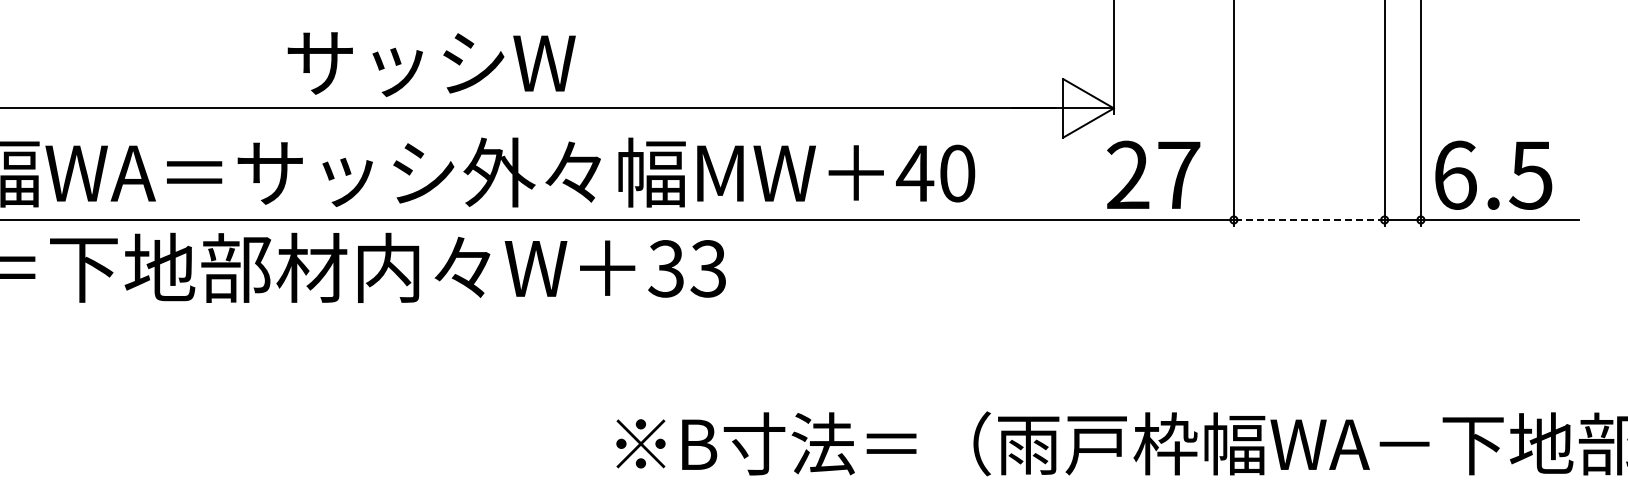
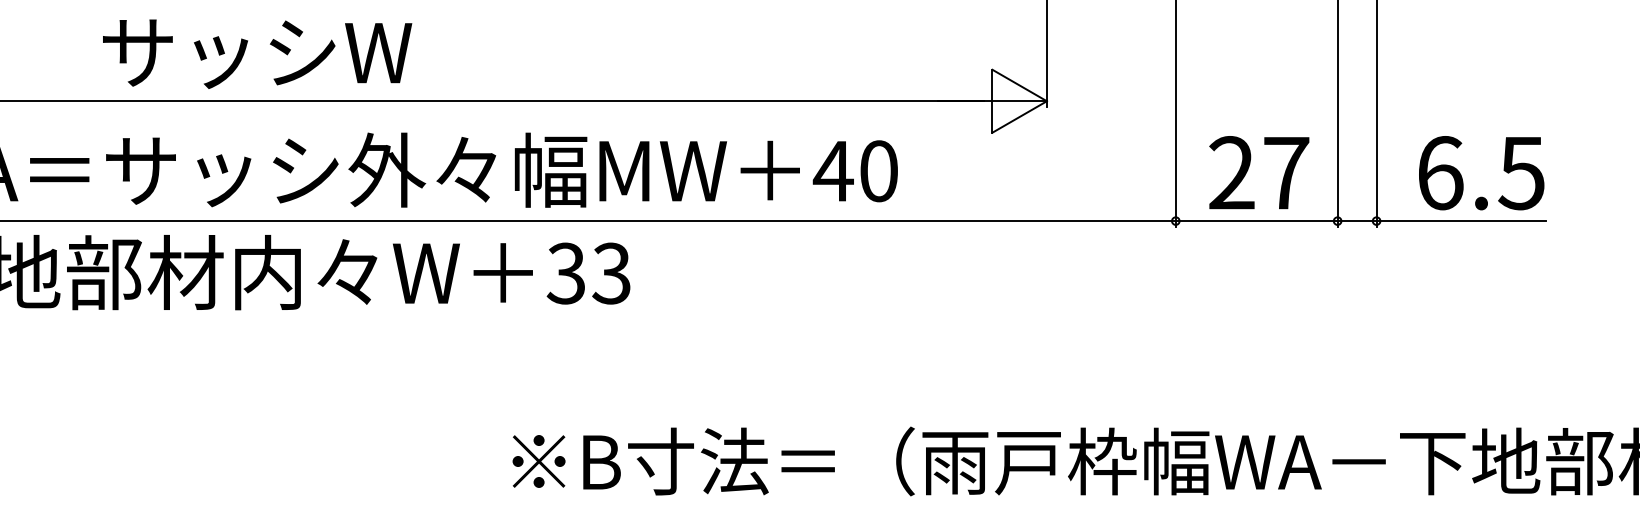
text: (431, 64) -> (257, 54), moved
text: (1153, 174) -> (1259, 172), moved
text: (1493, 174) -> (1481, 172), moved
line: (1308, 220) -> (1255, 221), dashed -> solid

